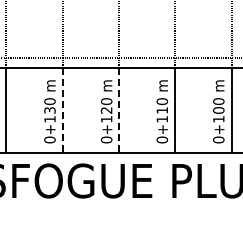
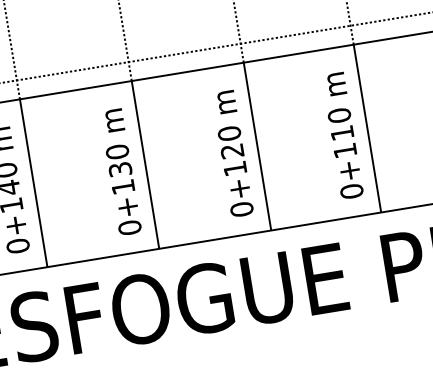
line: (62, 110) -> (145, 165), dashed -> solid
line: (119, 110) -> (257, 147), dashed -> solid

